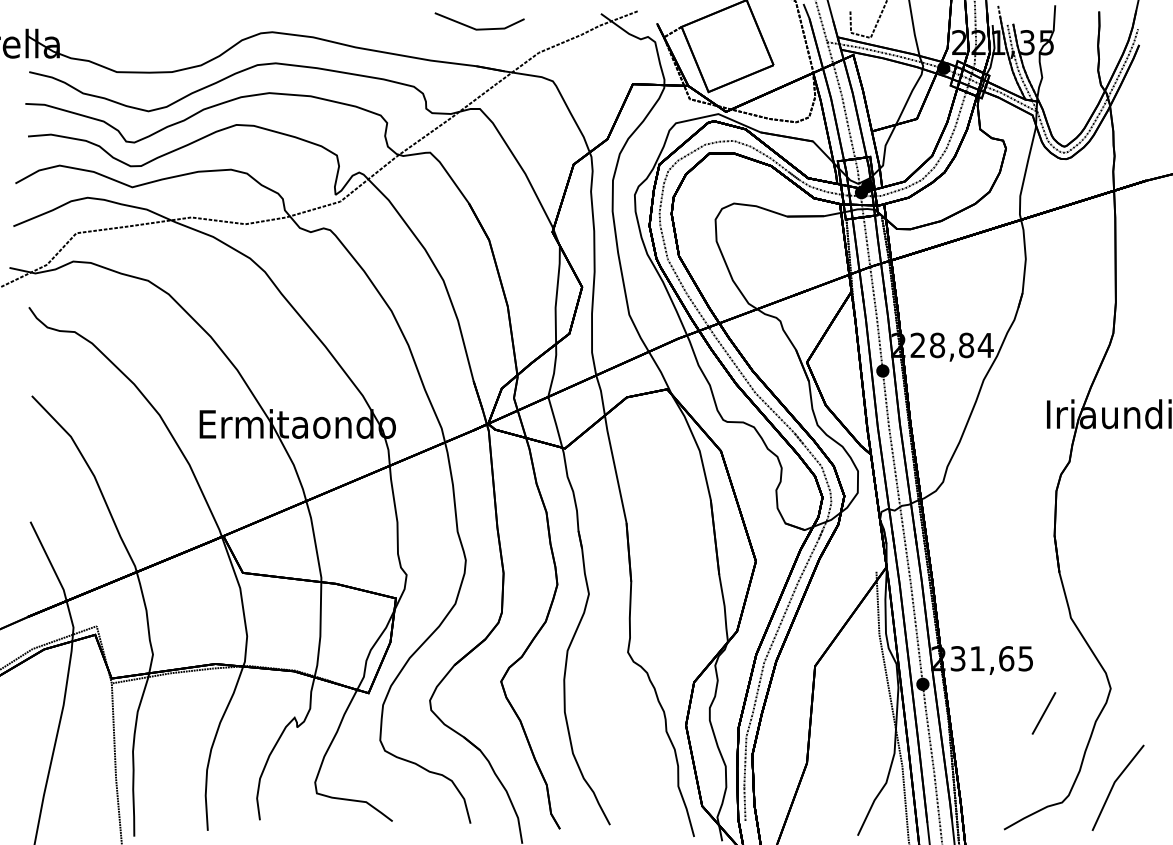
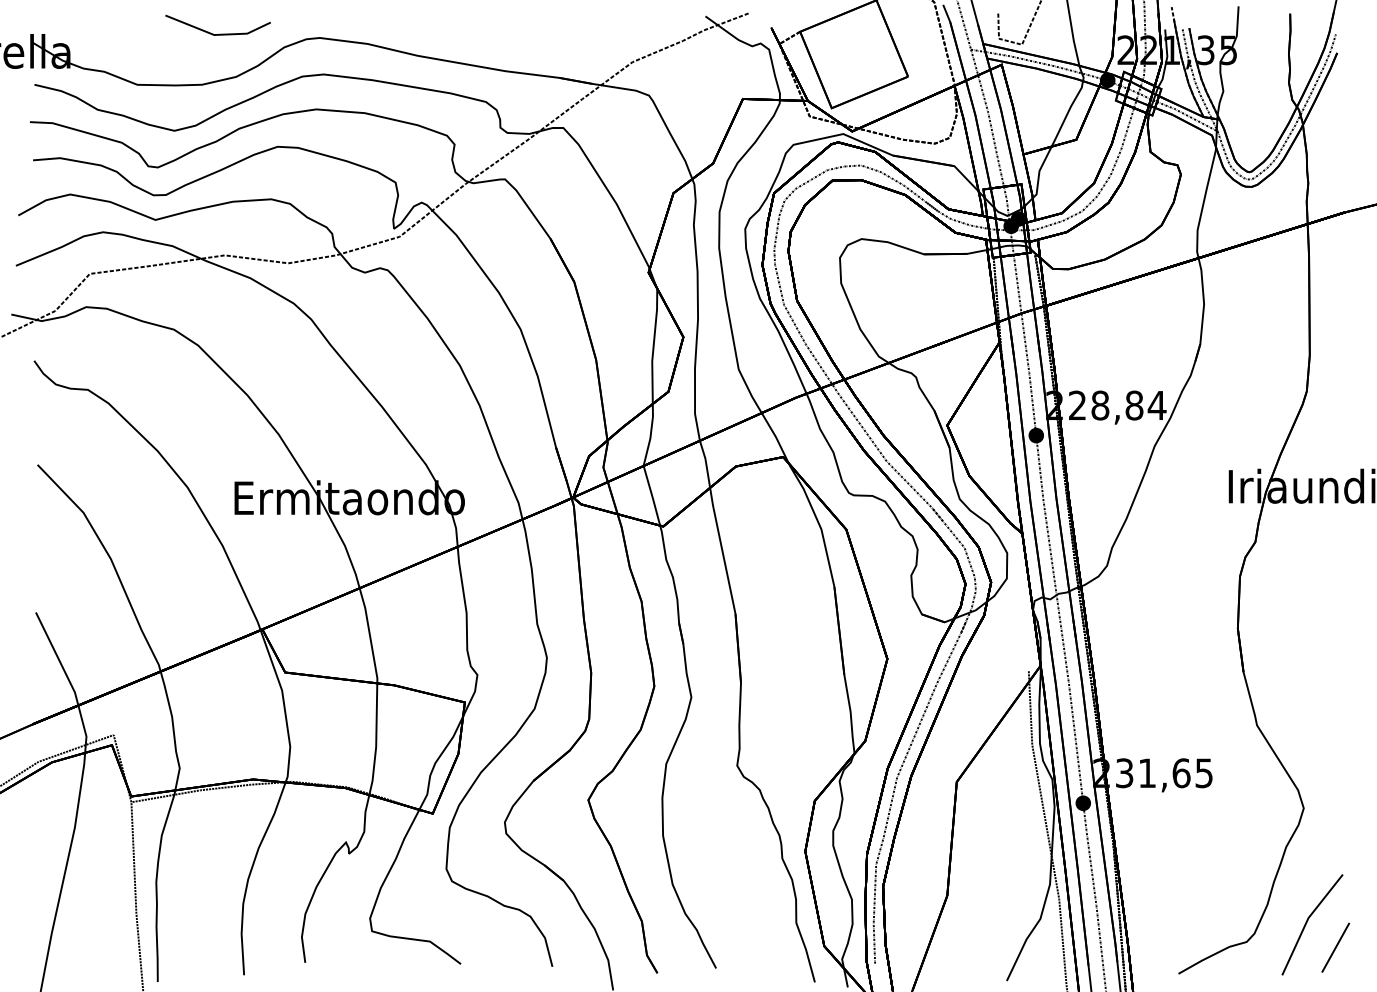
line: (479, 28) -> (217, 33), moved
line: (1043, 713) -> (1335, 947), moved

